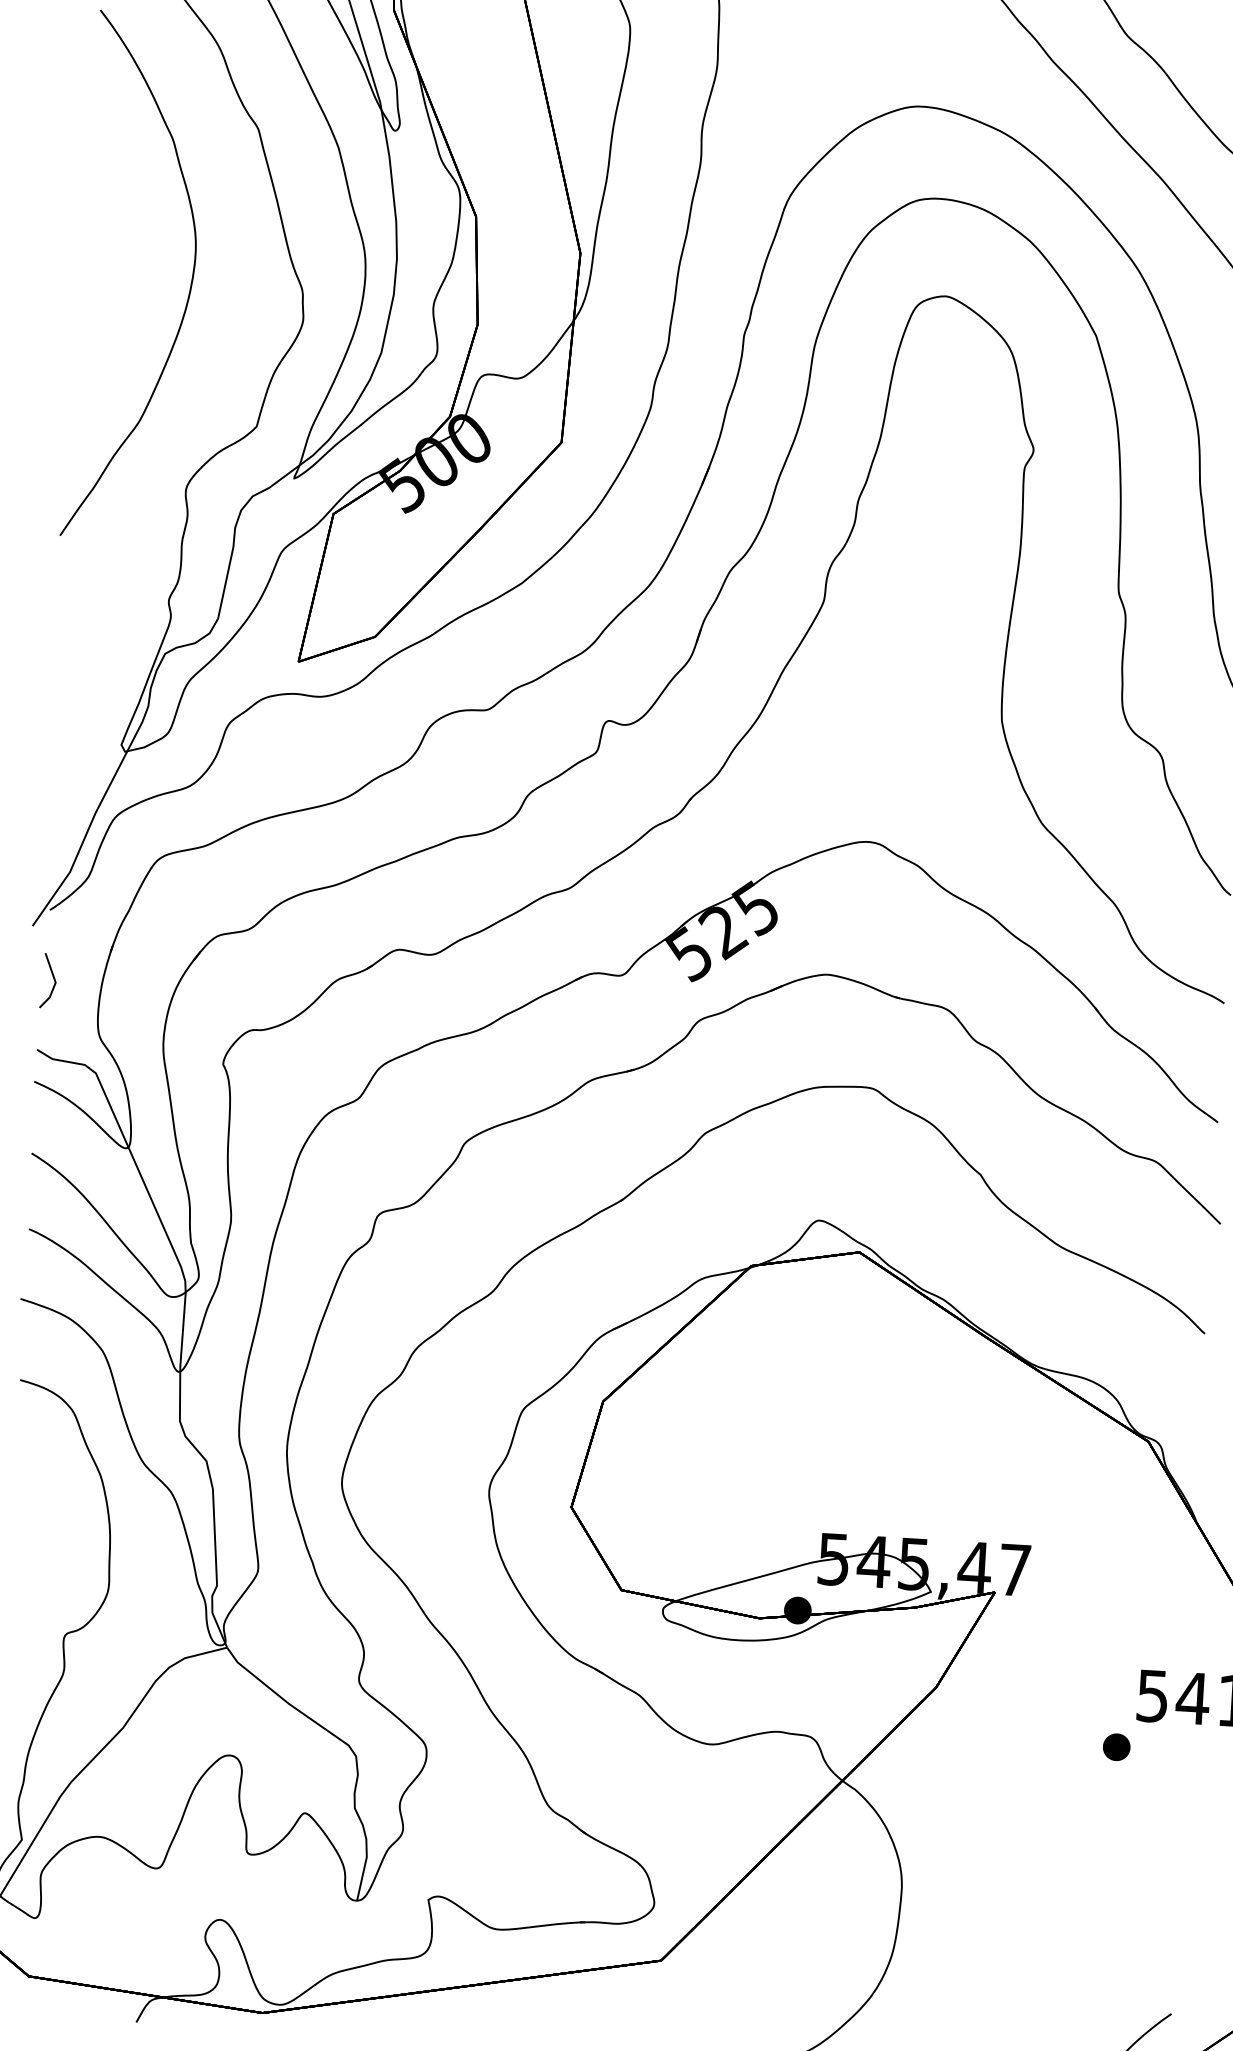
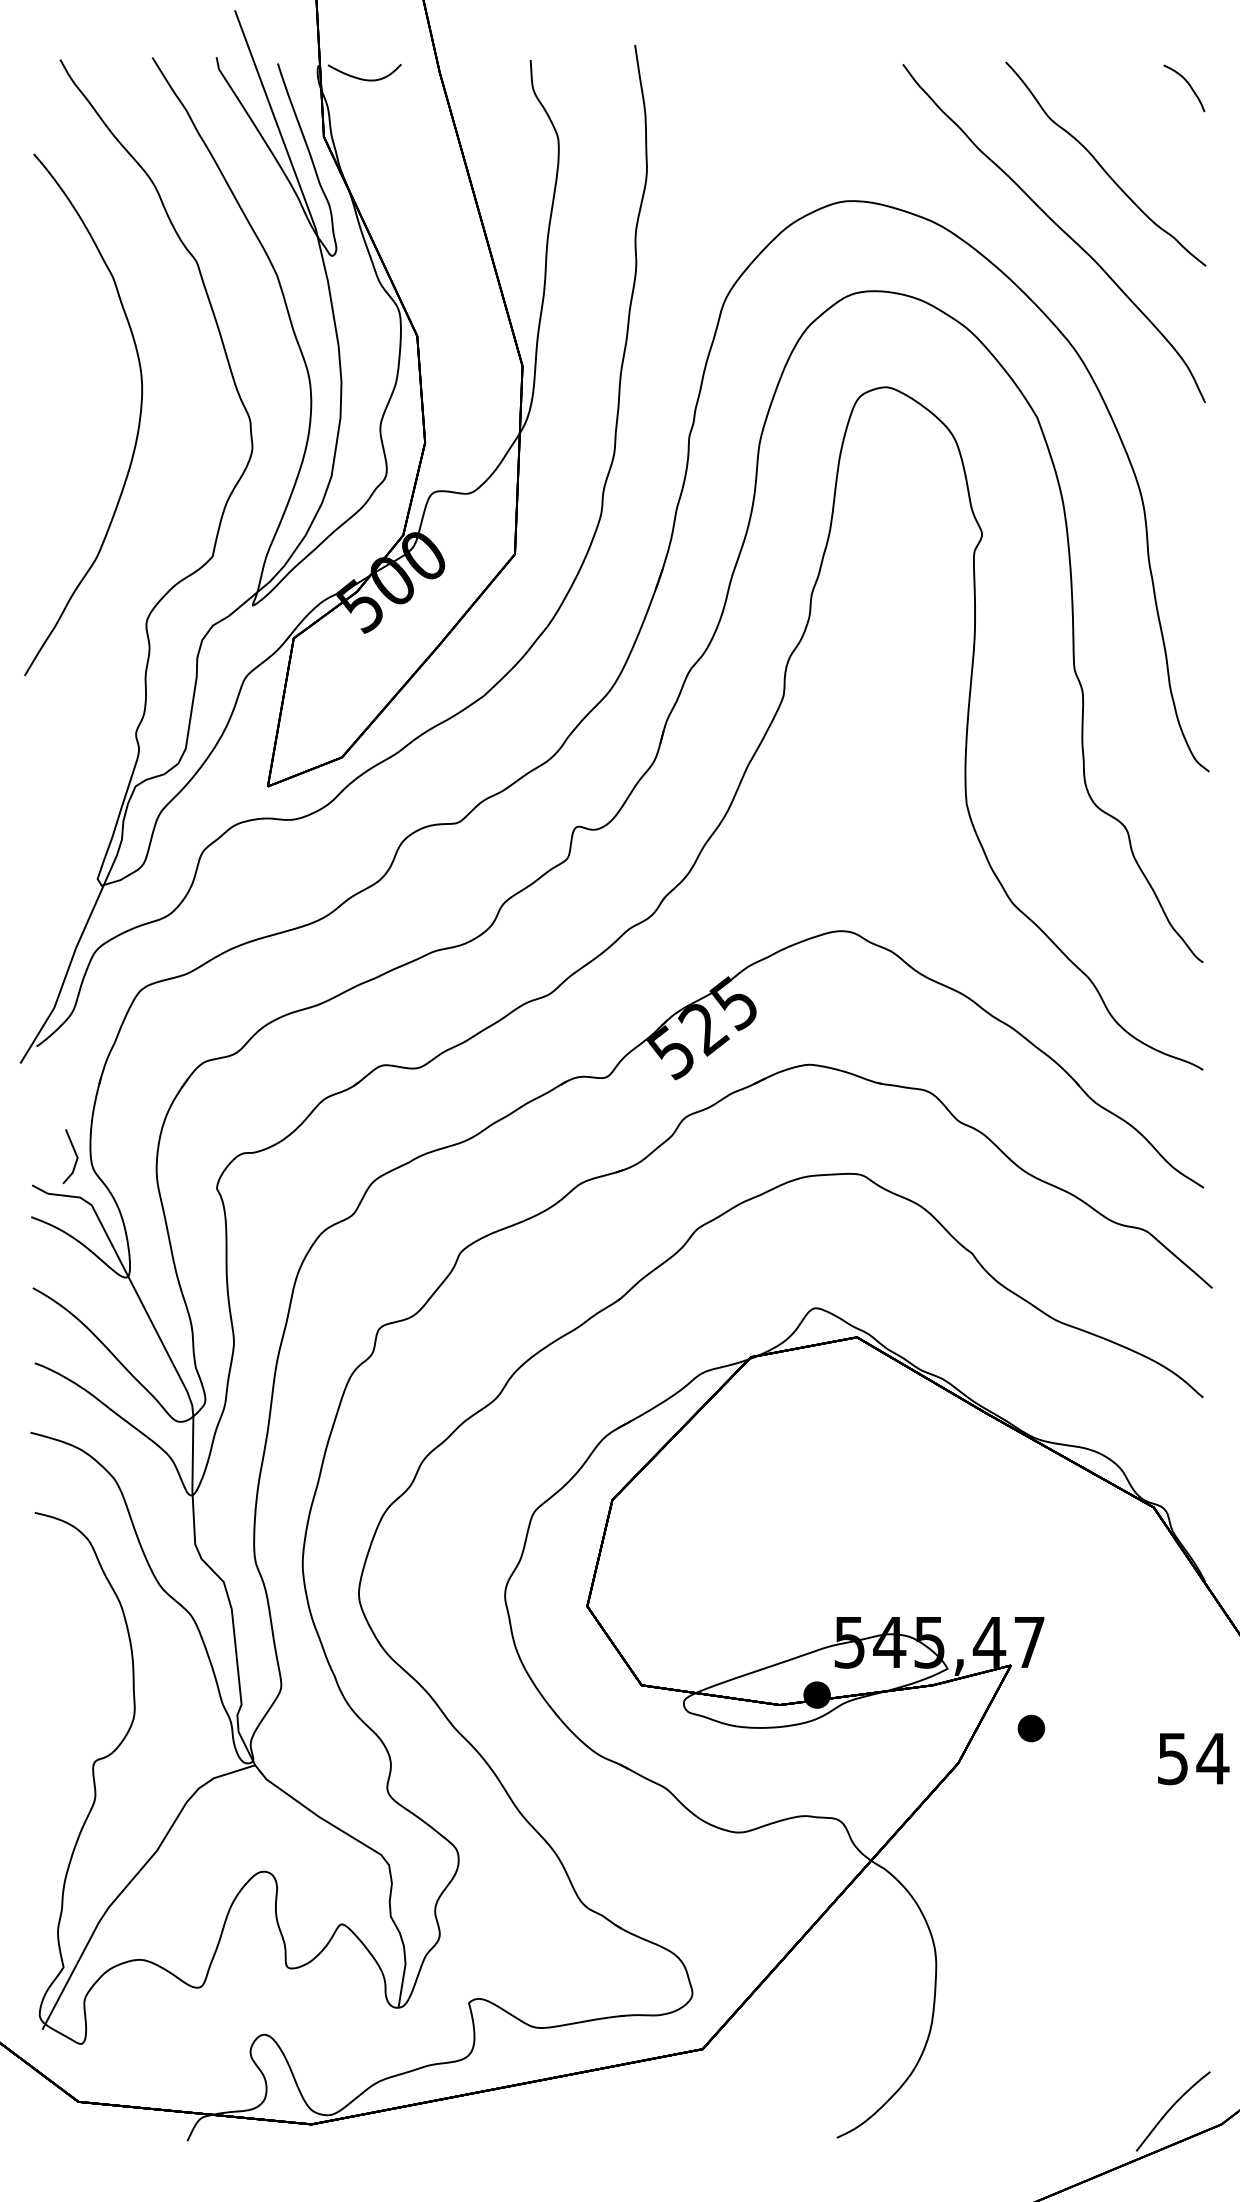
line: (52, 977) -> (74, 1153), moved
part: (1116, 1747) -> (1031, 1728), moved

